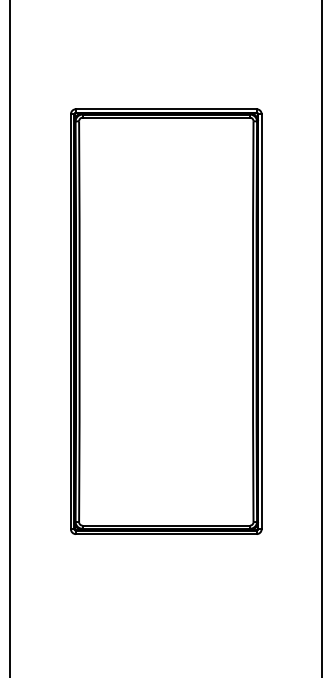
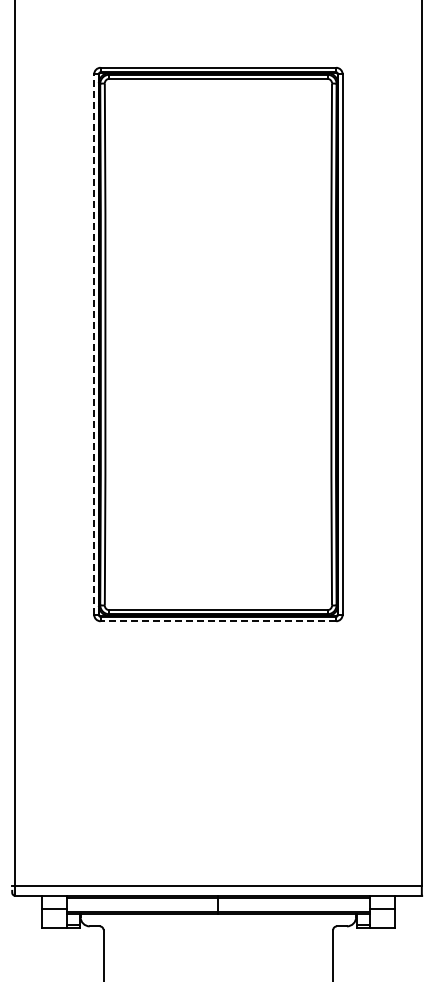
line: (71, 321) -> (94, 344), solid -> dashed
line: (166, 534) -> (218, 621), solid -> dashed

